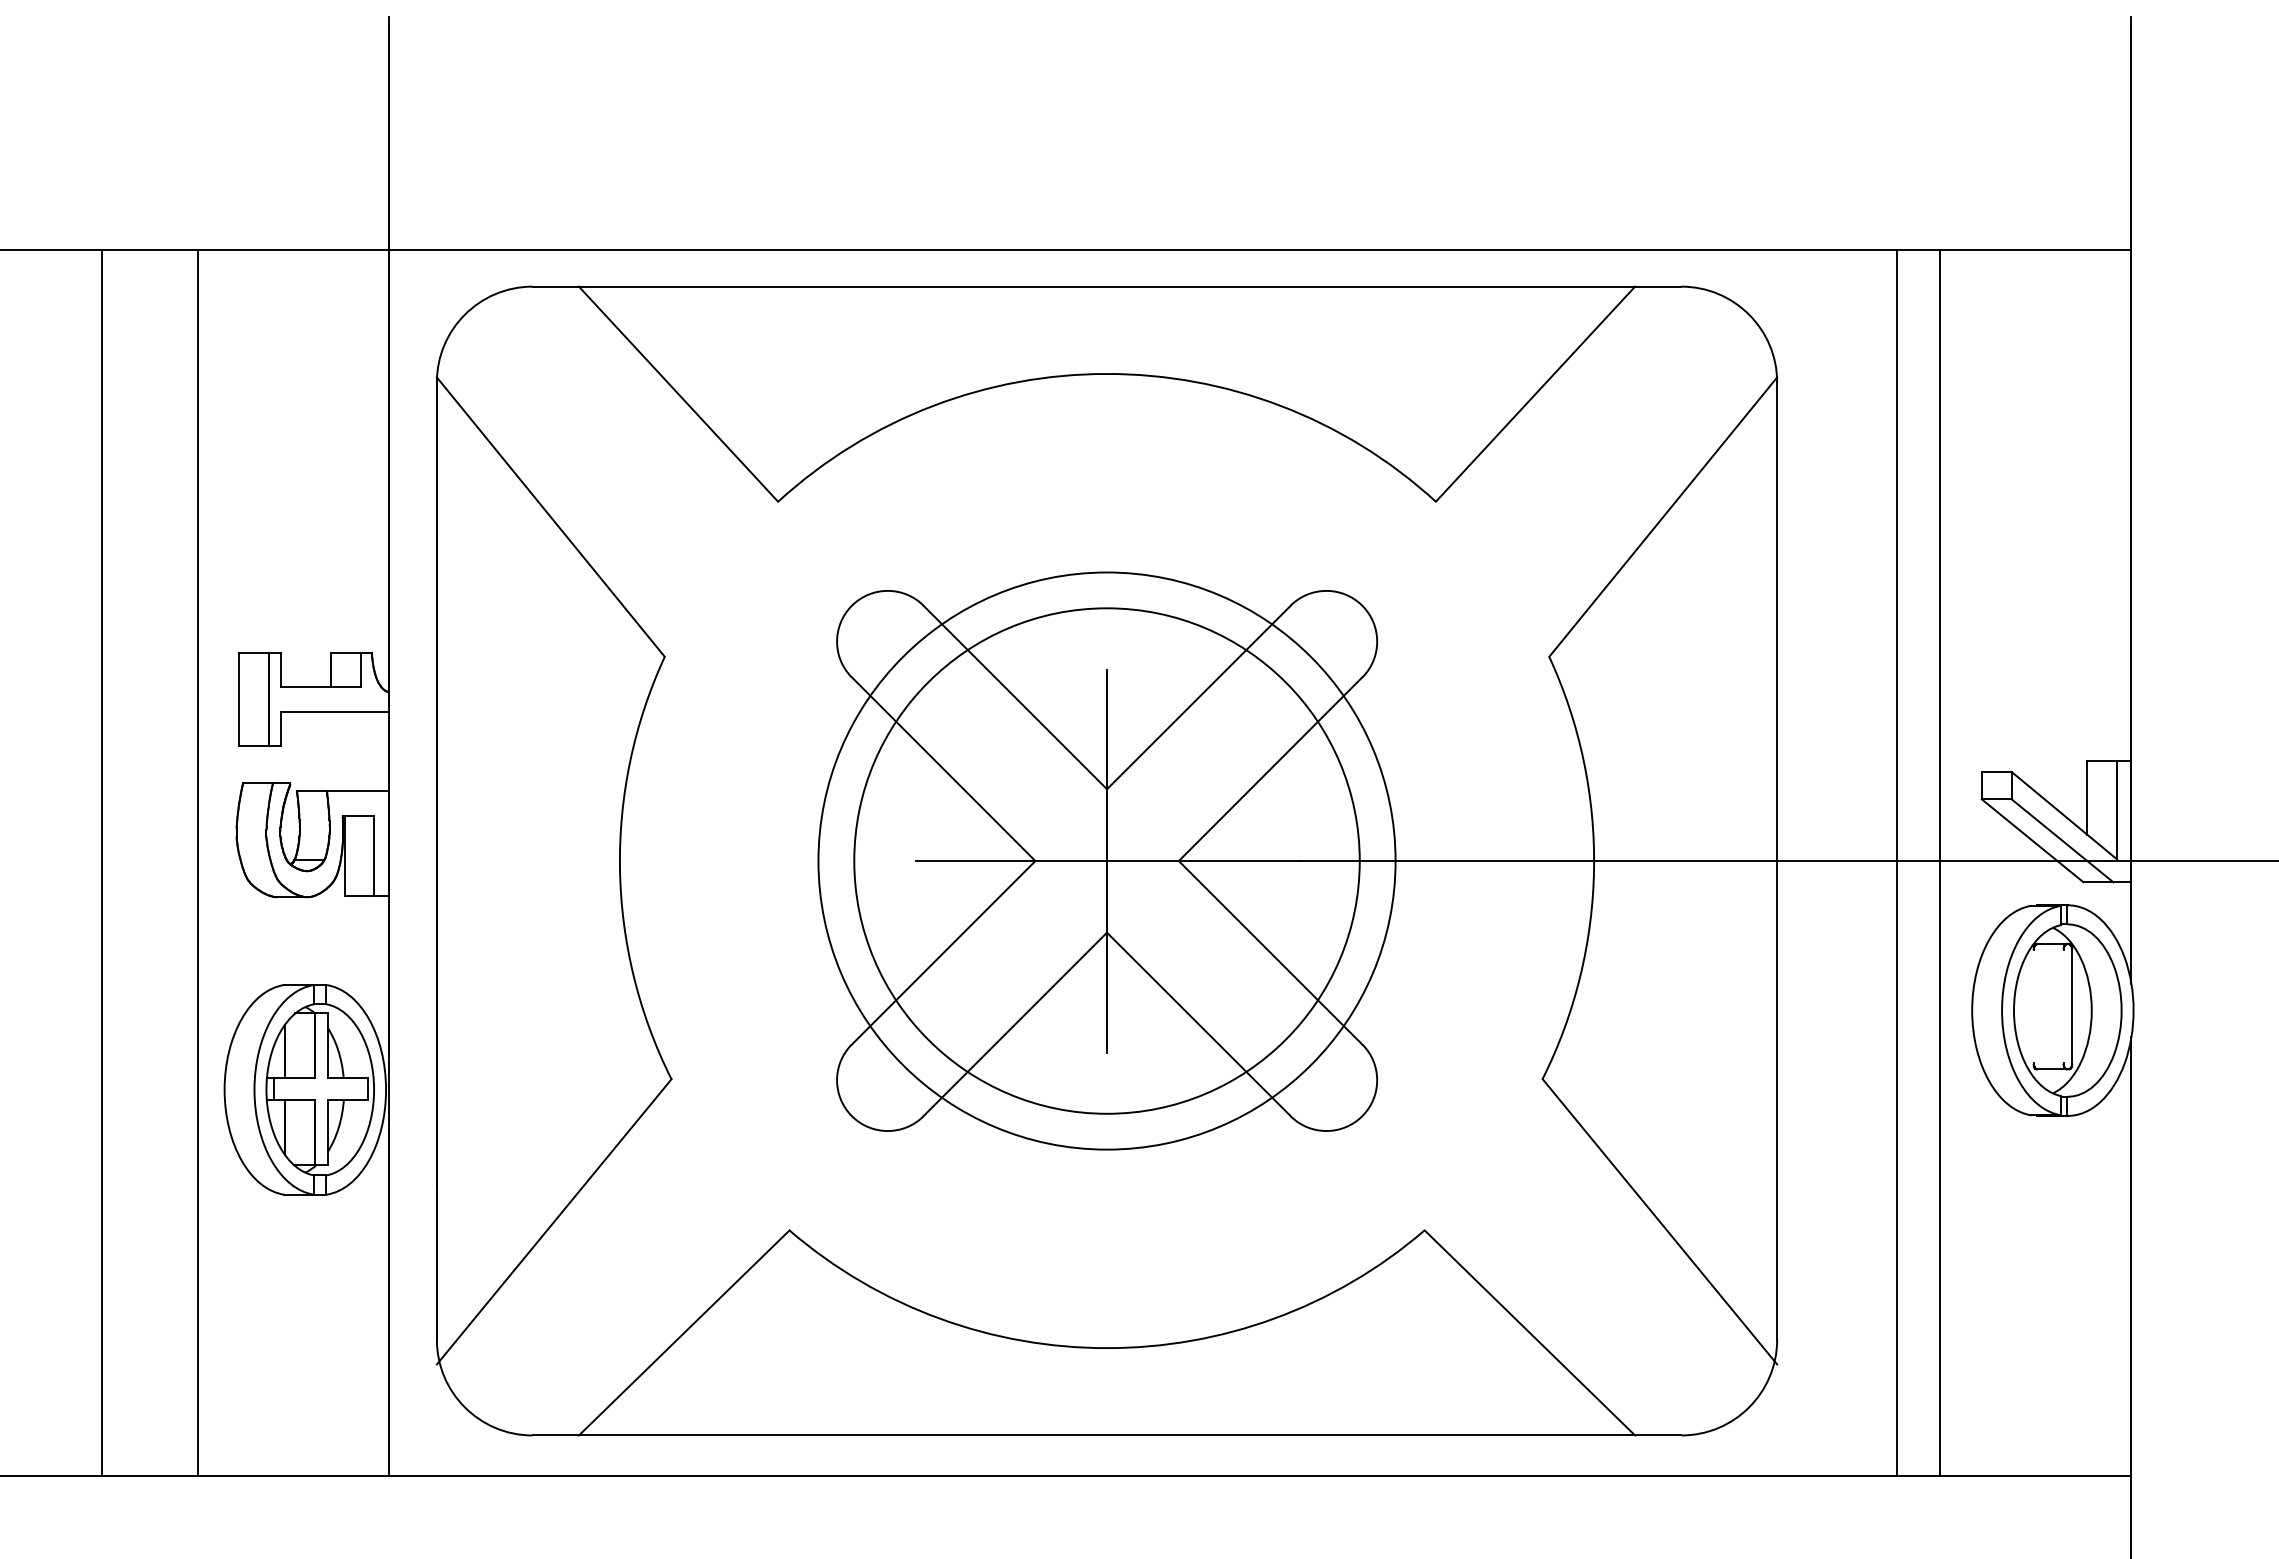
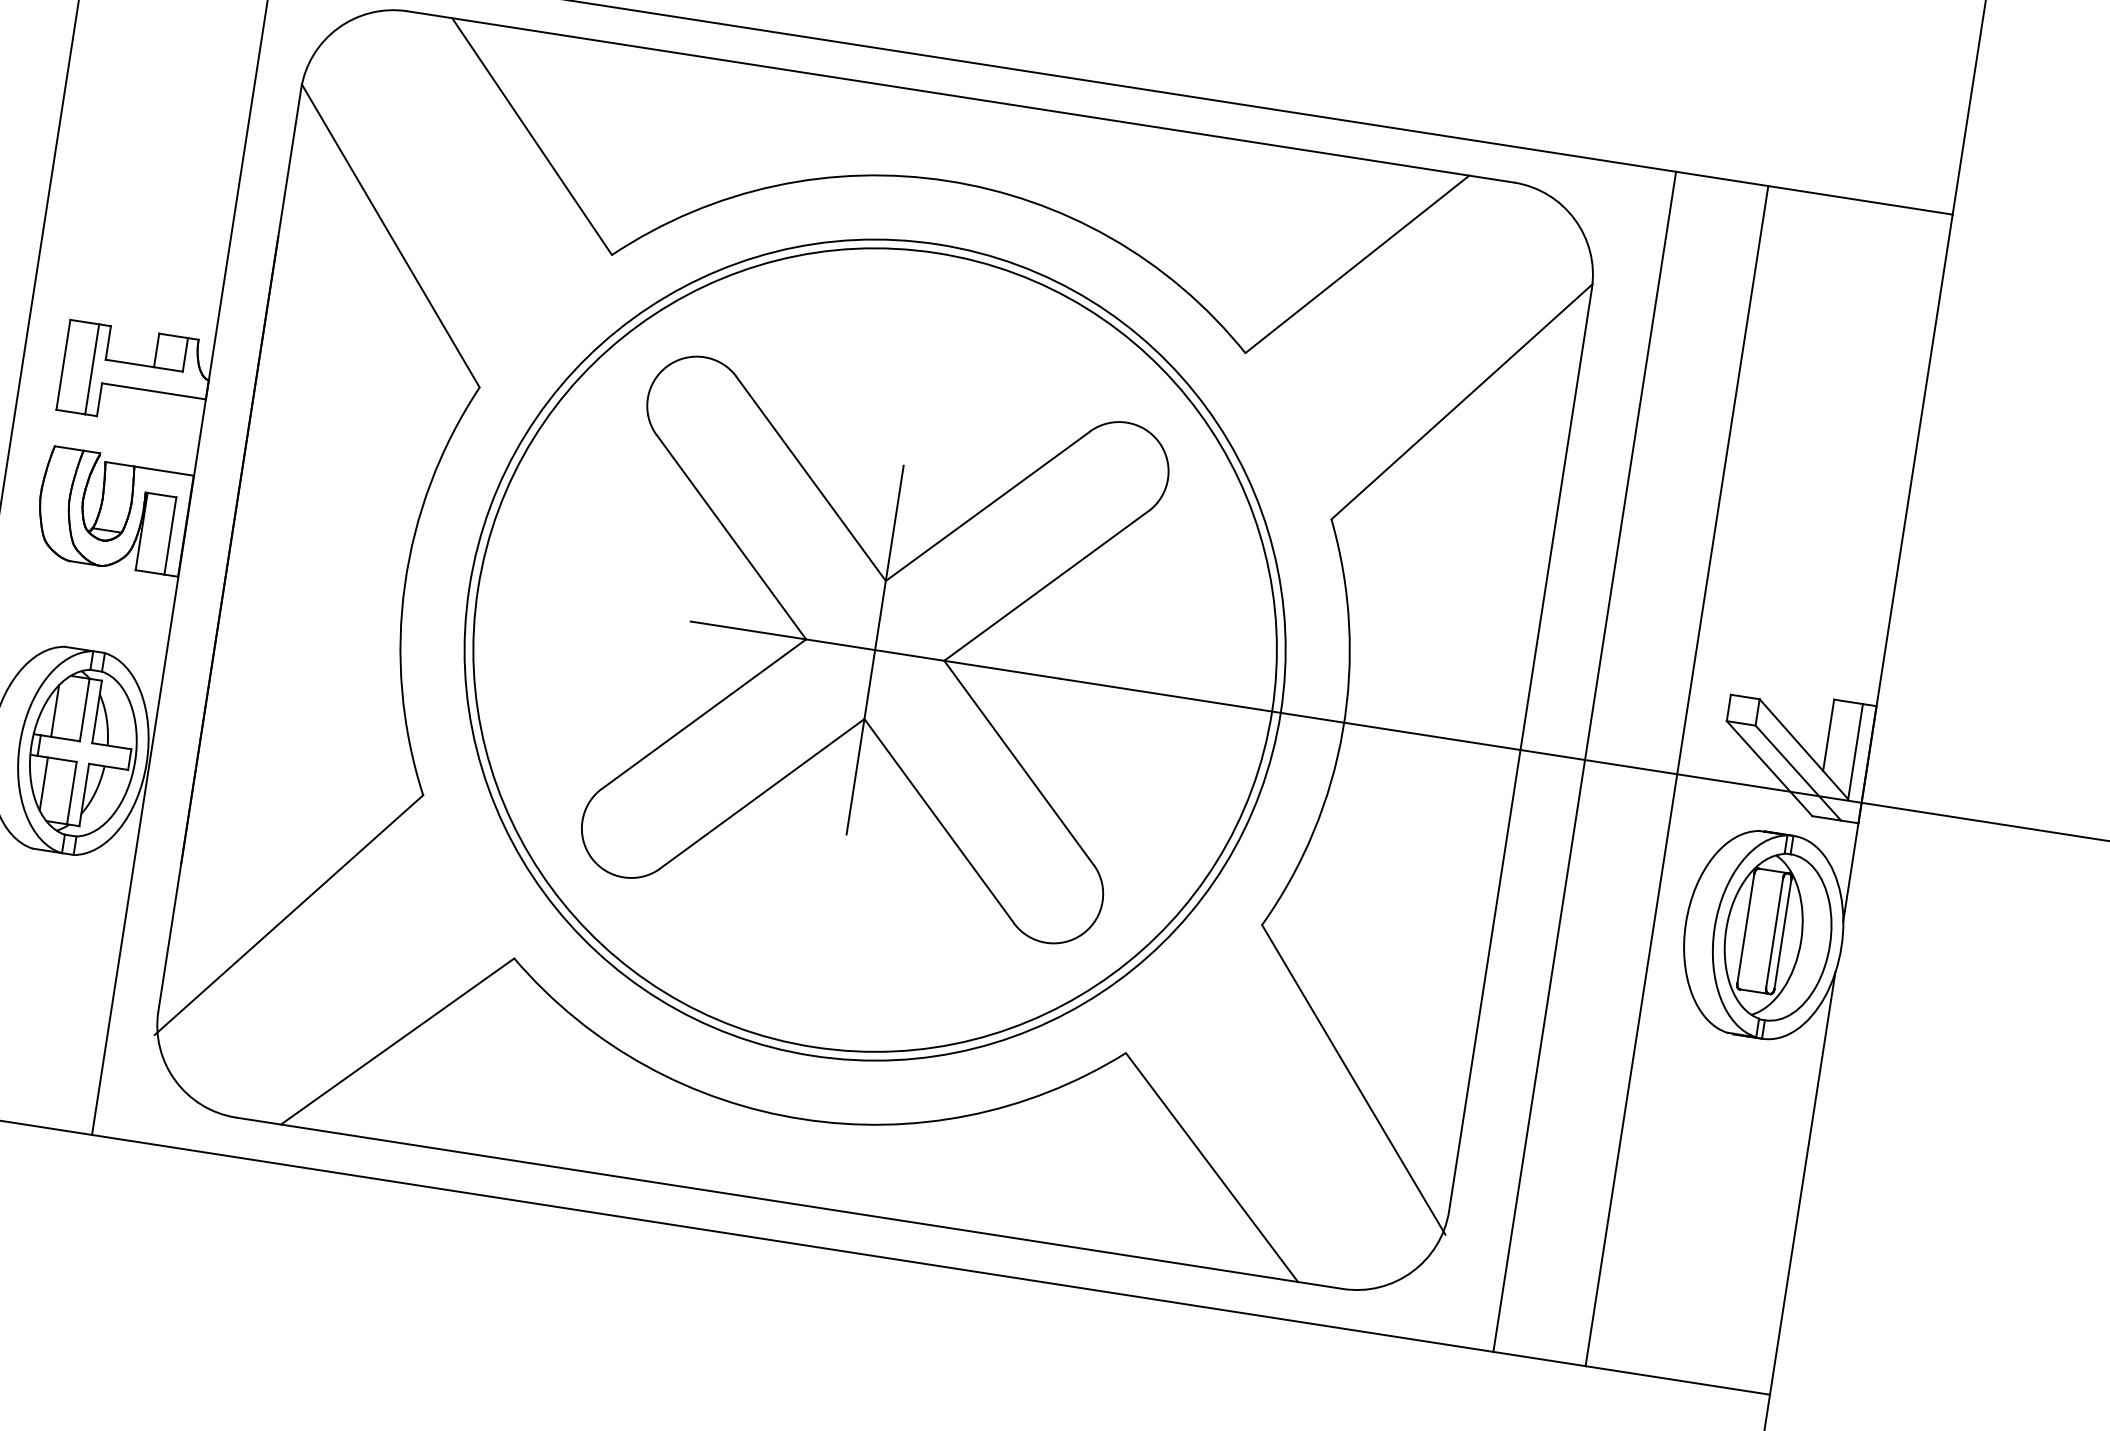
circle: (1106, 860) -> (874, 649), size x1.43
circle: (1106, 860) -> (874, 649), size x1.67
line: (1897, 862) -> (1585, 761), moved
line: (2033, 1006) -> (1745, 928), added
line: (2063, 1006) -> (1774, 932), added

